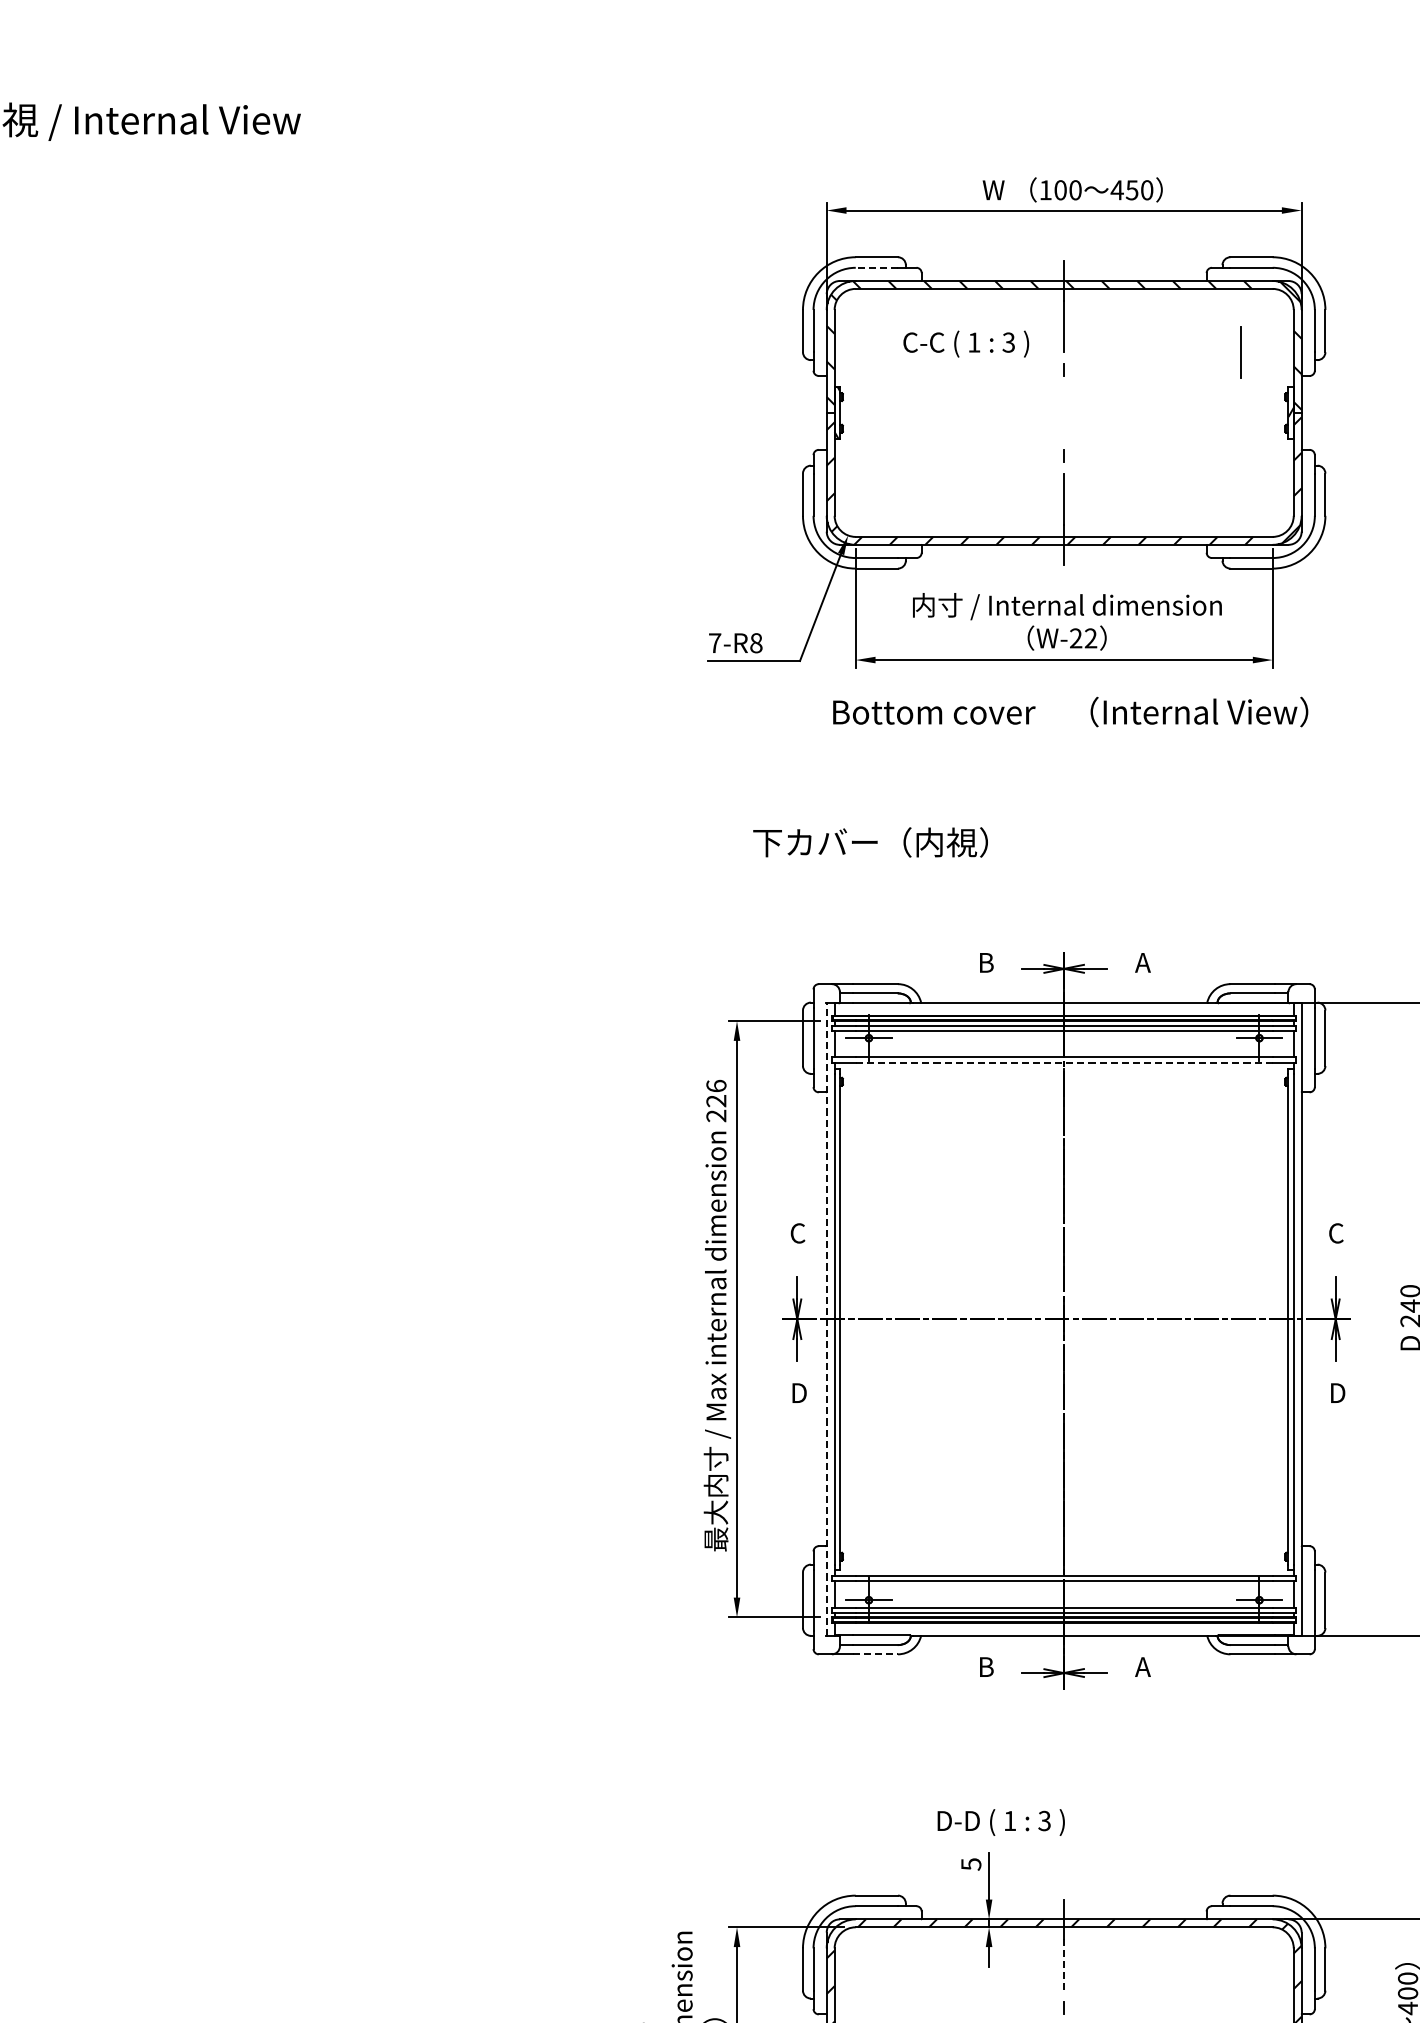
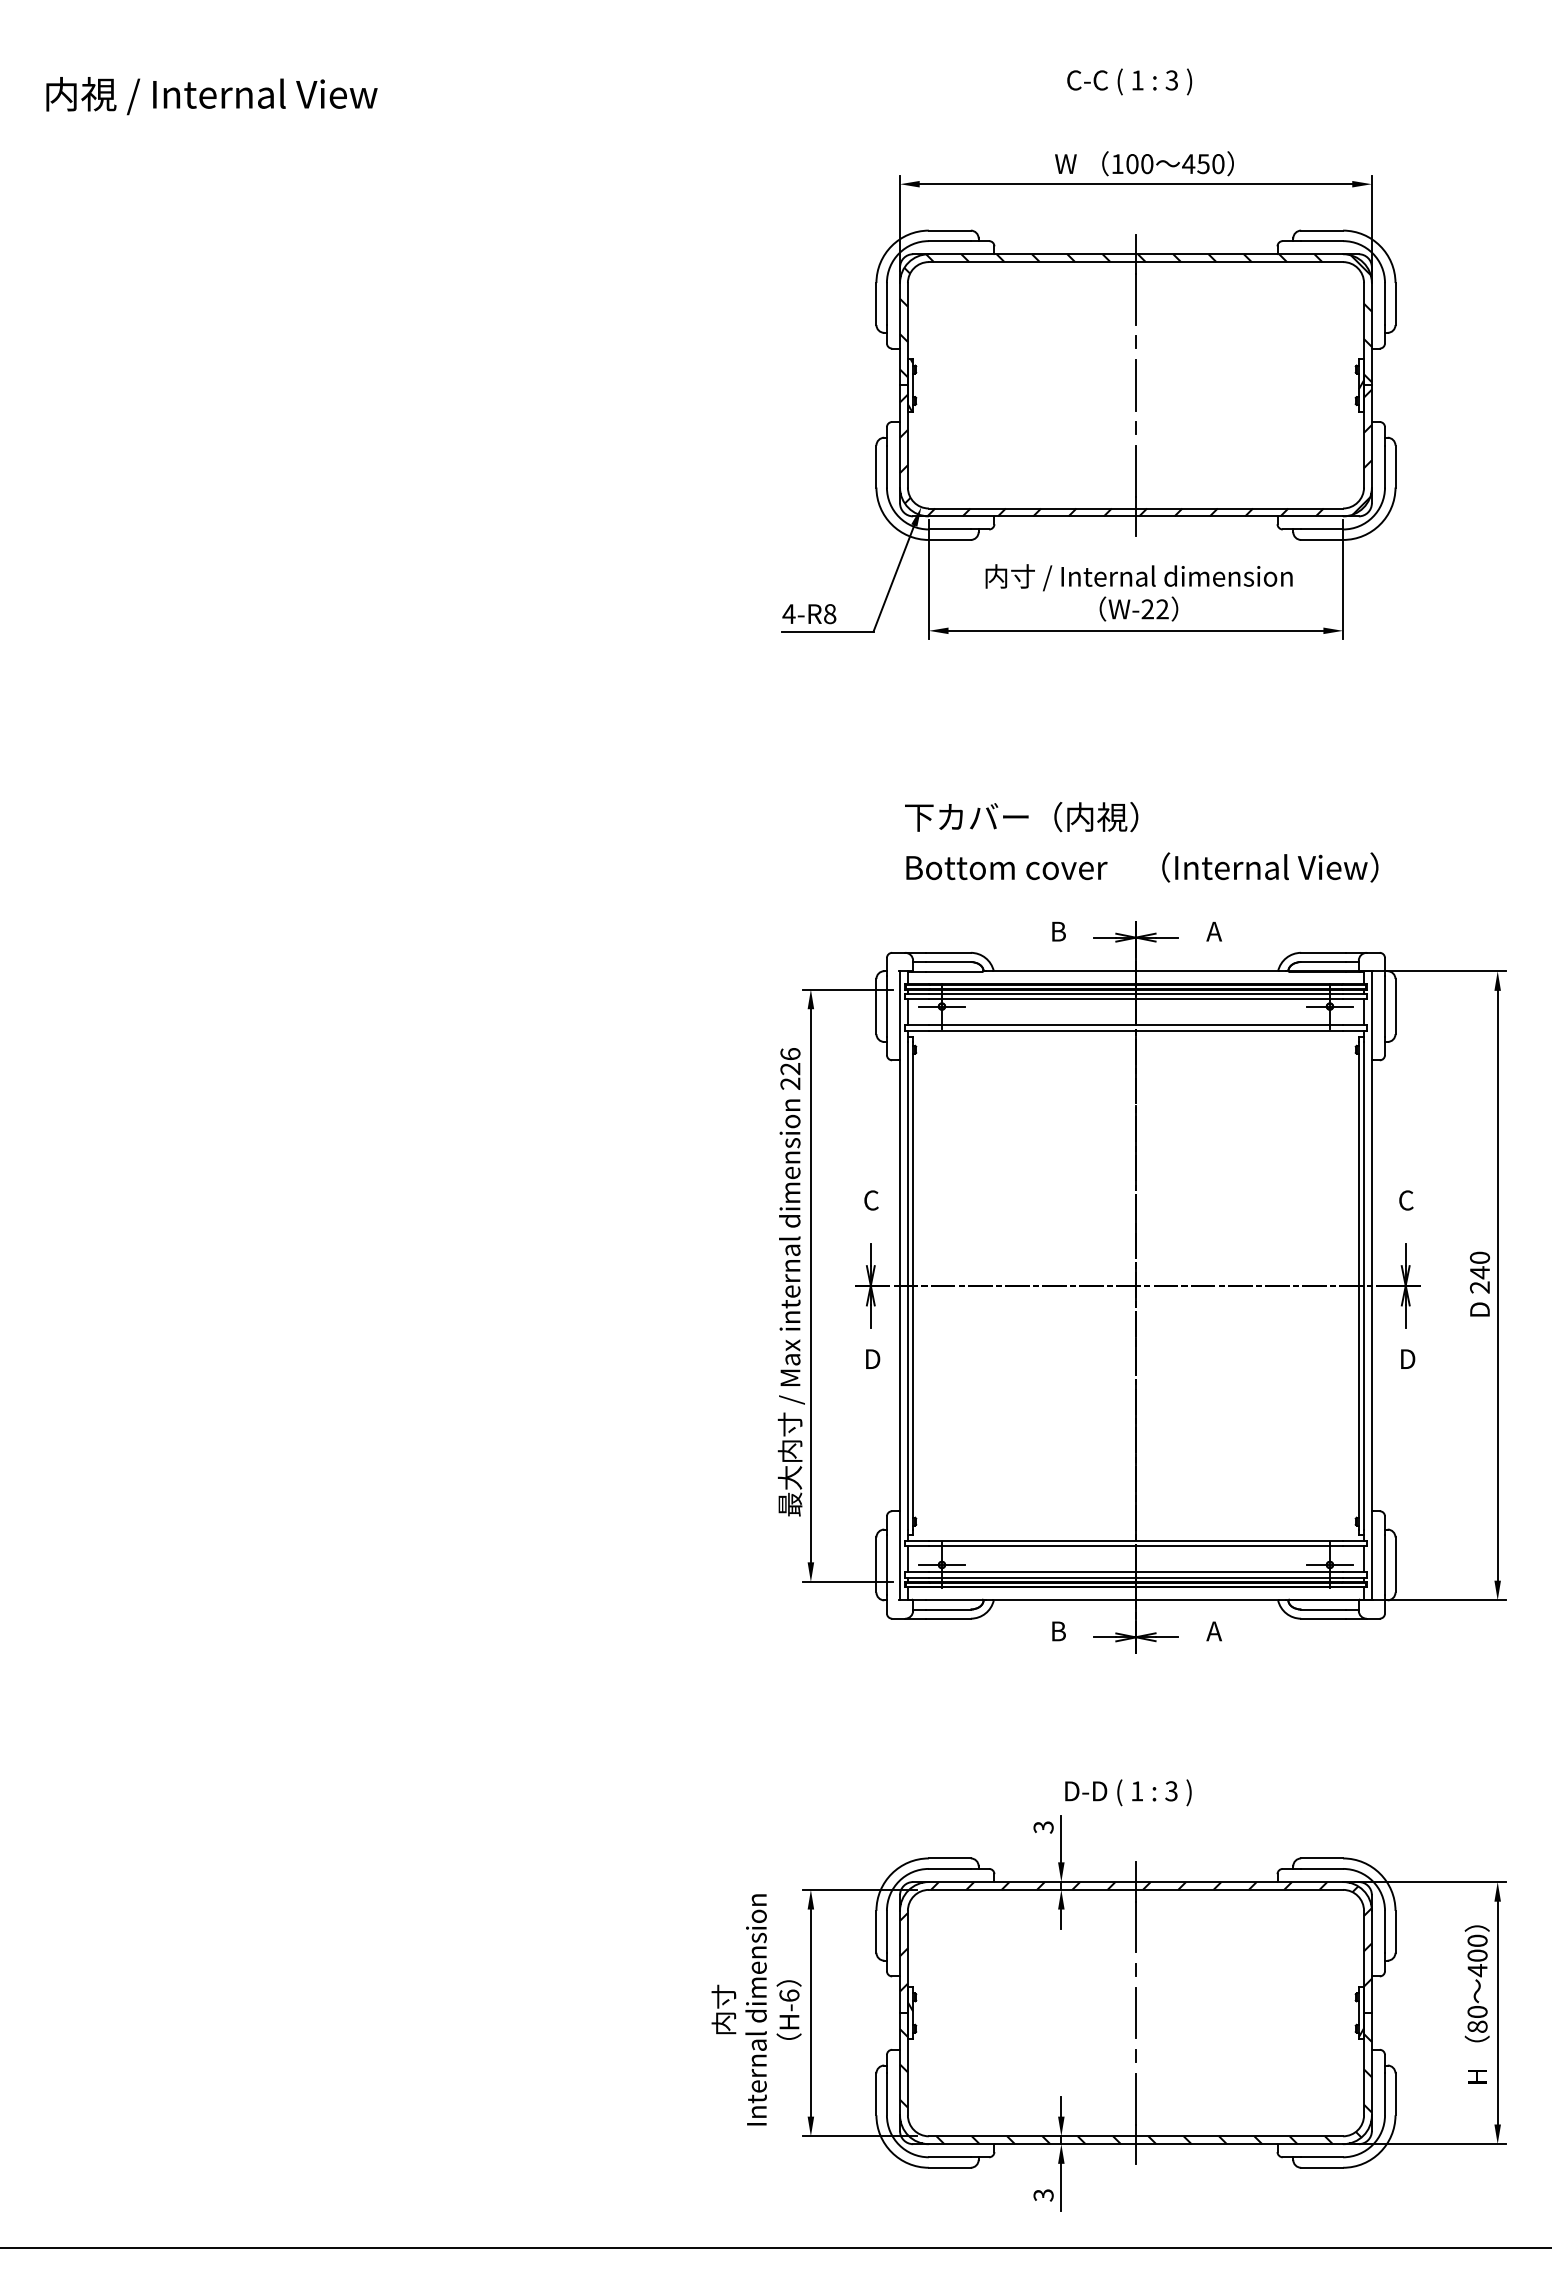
line: (876, 268) -> (949, 241), dashed -> solid
text: (966, 343) -> (1129, 81), moved
line: (1240, 352) -> (1135, 385), moved
text: (714, 642) -> (788, 613), 7-R8 -> 4-R8
text: (1070, 712) -> (1142, 867), moved
text: (870, 842) -> (1021, 817), moved
line: (1063, 1062) -> (1135, 1030), dashed -> solid
line: (827, 1318) -> (900, 1285), dashed -> solid
line: (876, 1654) -> (949, 1618), dashed -> solid
text: (1001, 1822) -> (1128, 1792), moved
text: (971, 1863) -> (1043, 1826), 5 -> 3
line: (1063, 1965) -> (1135, 1927), dashed -> solid

